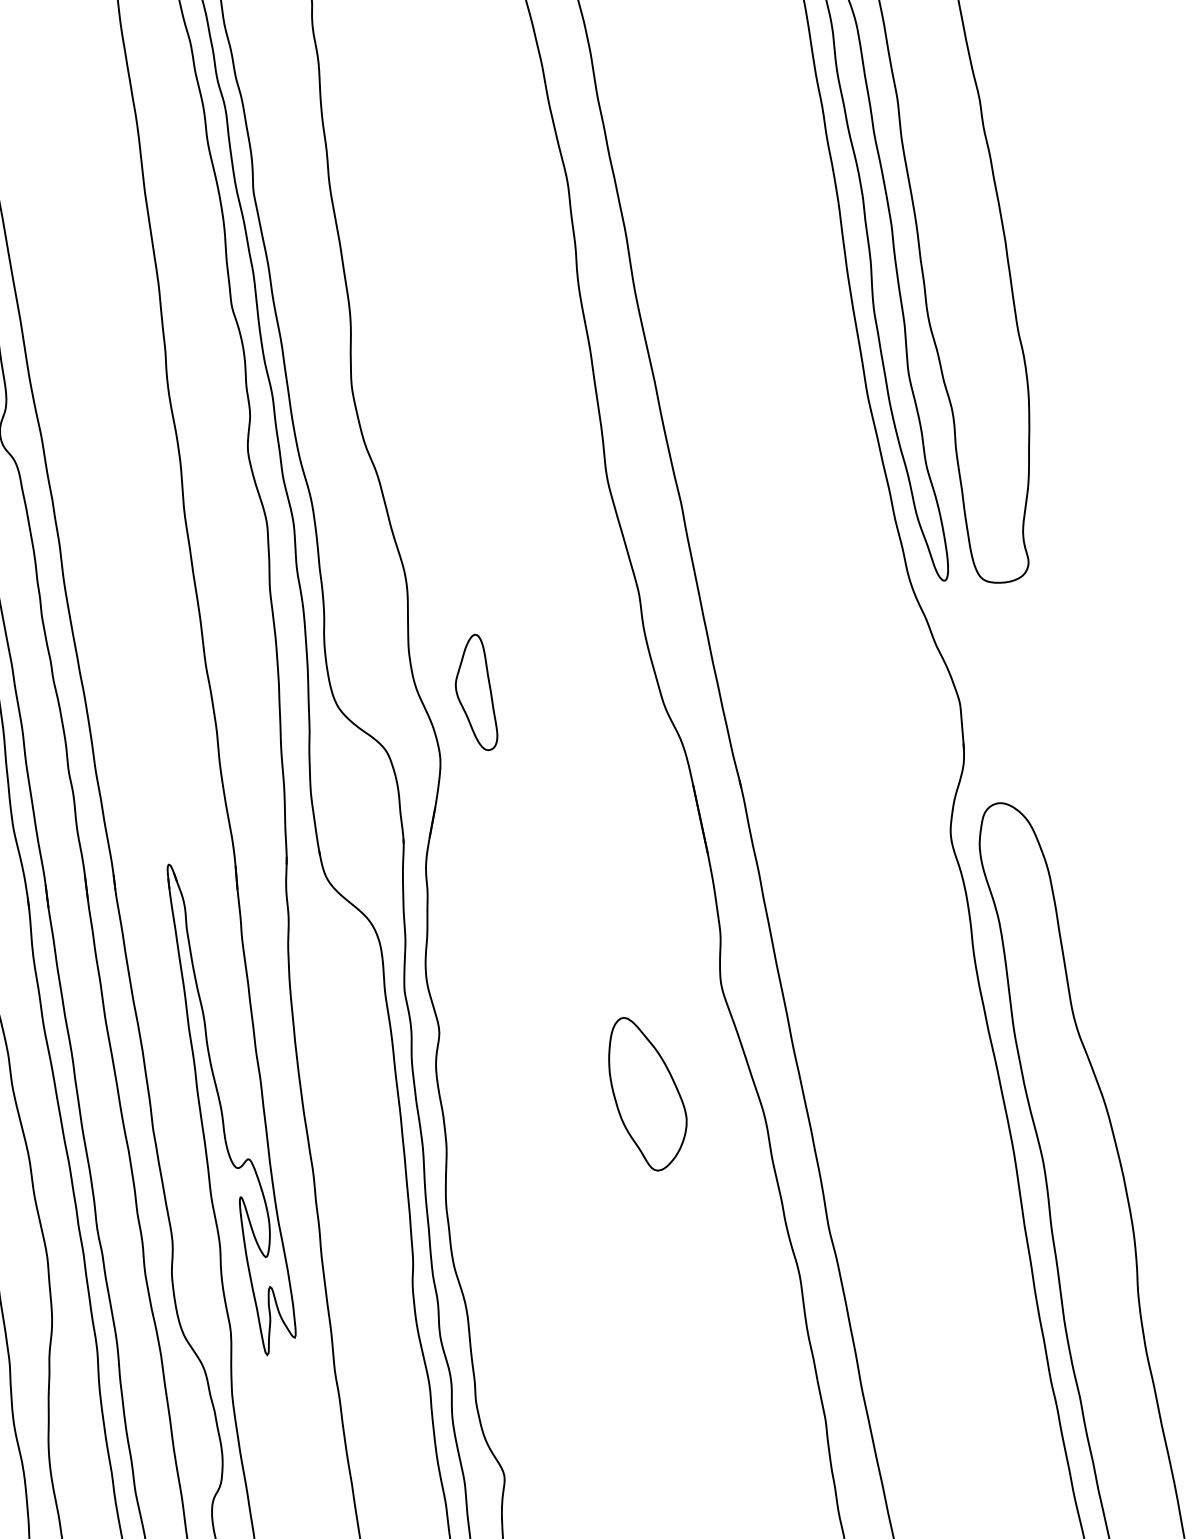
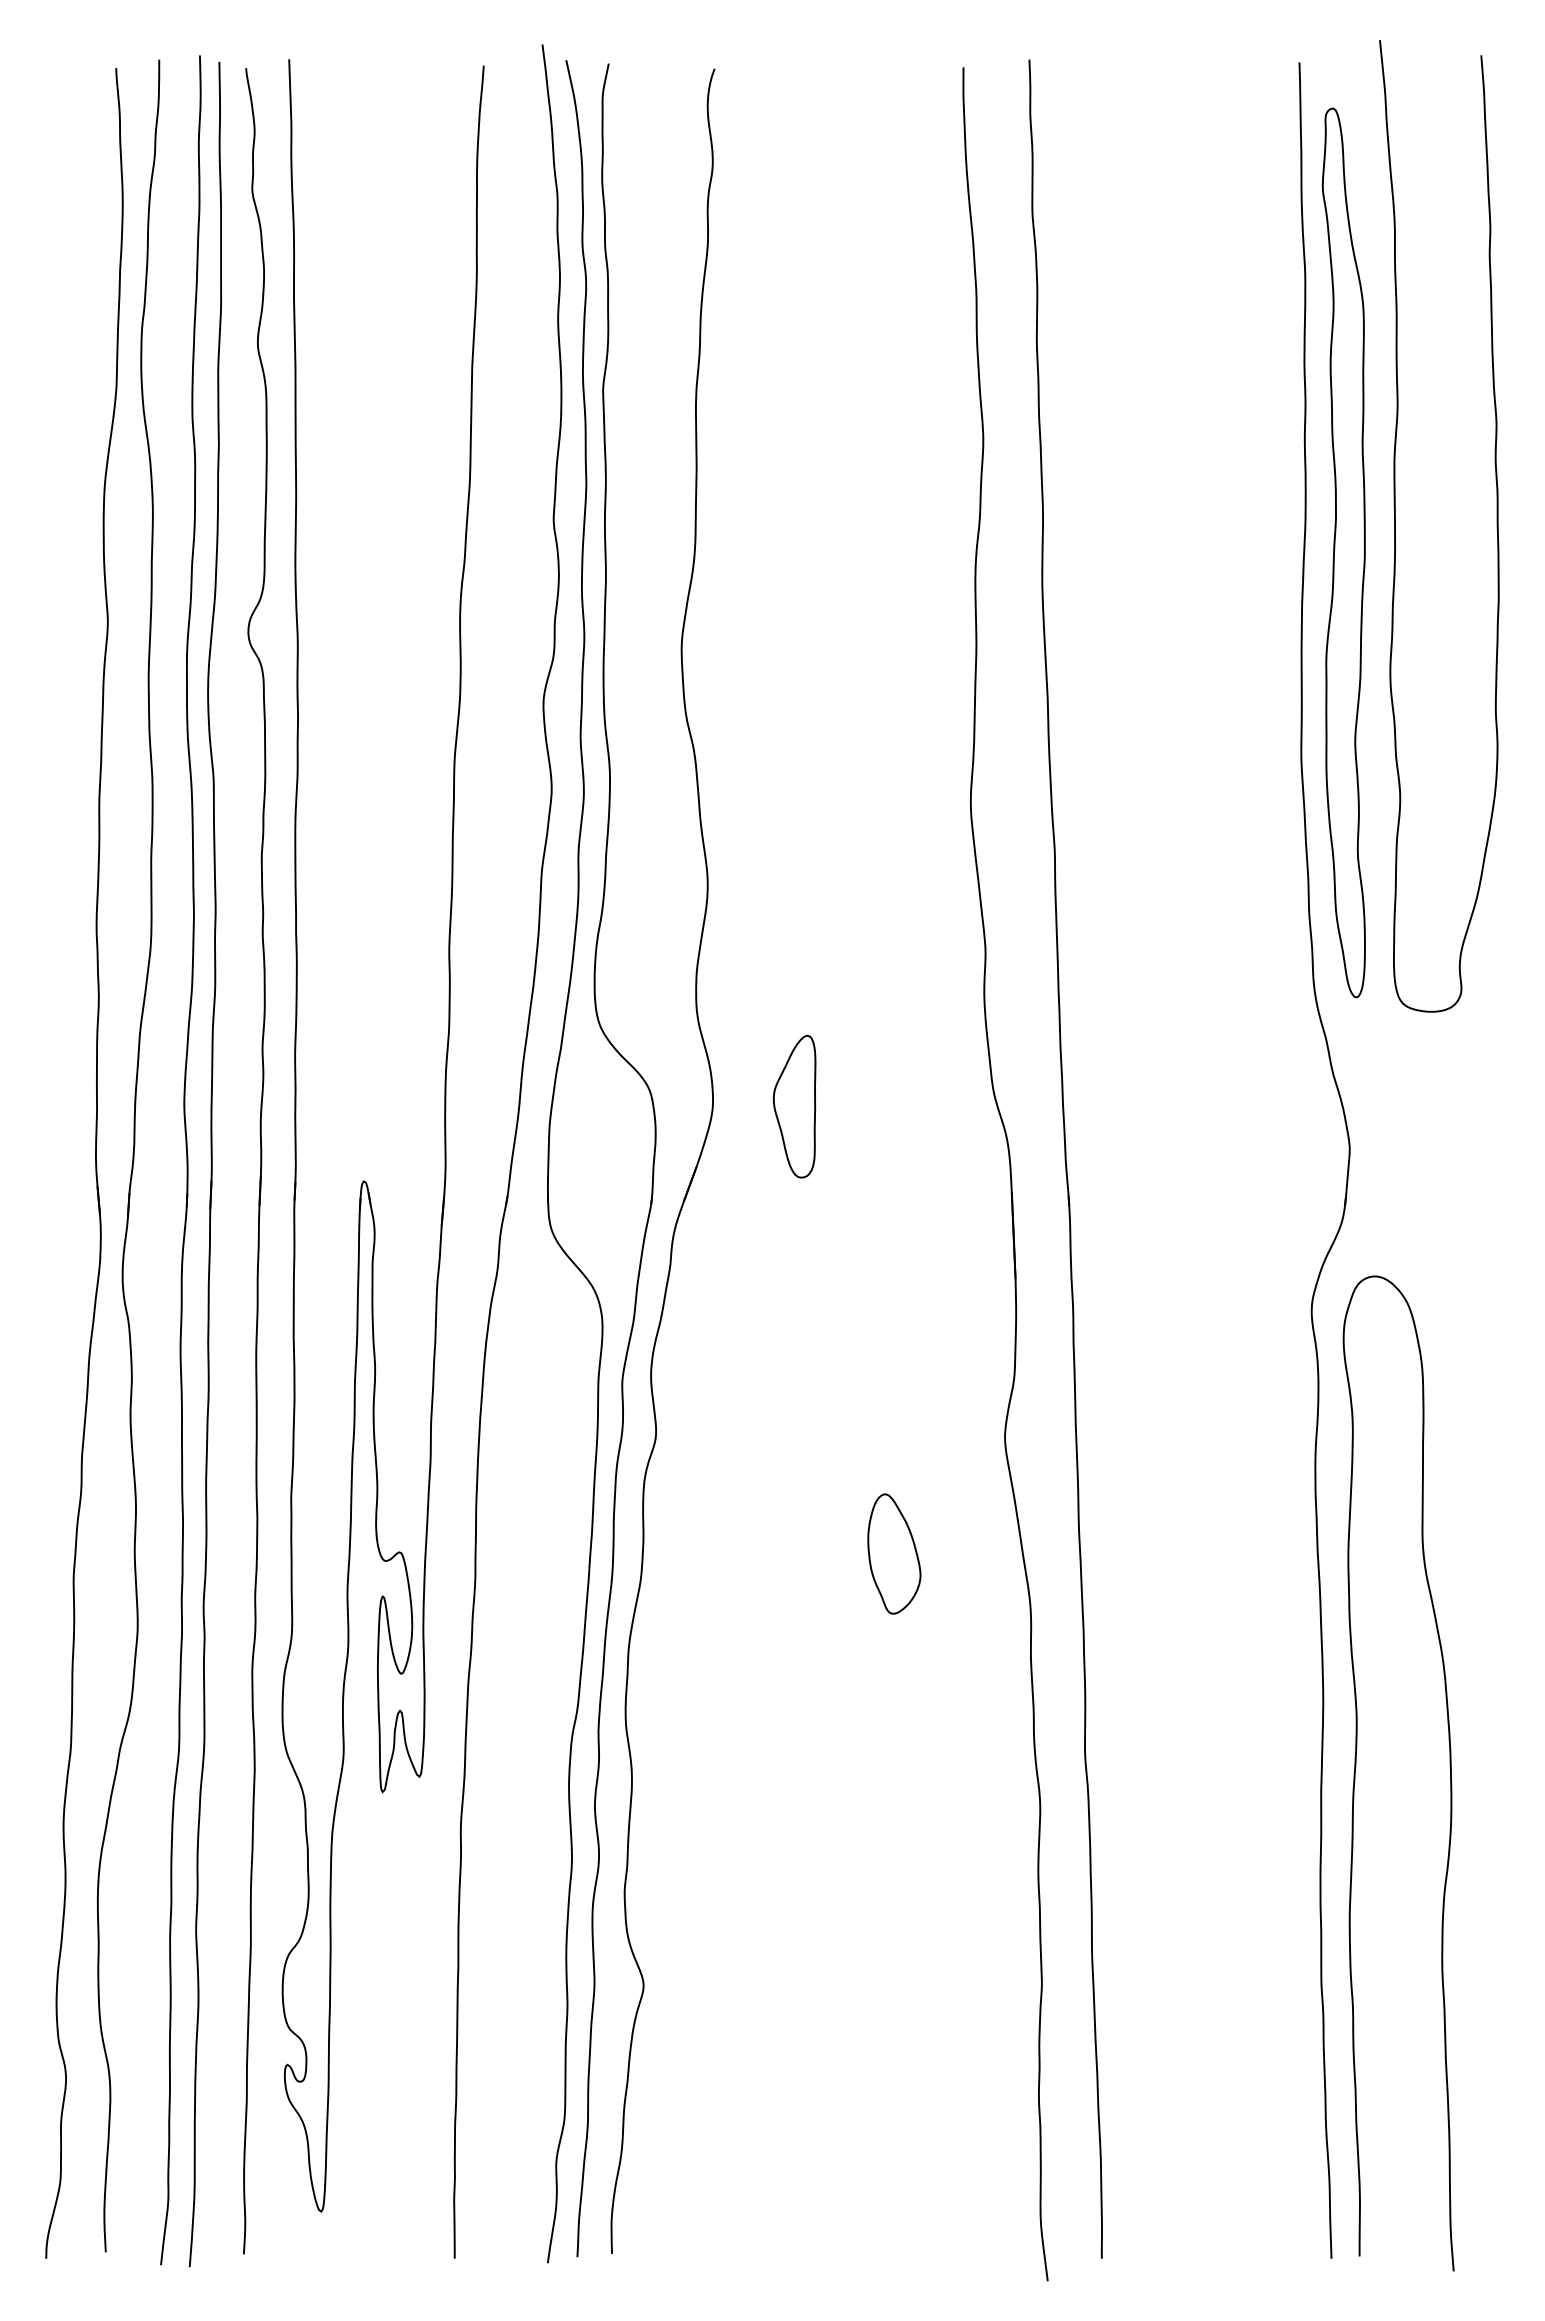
part: (474, 693) -> (794, 1106), moved
part: (647, 1092) -> (894, 1553), size x0.62

